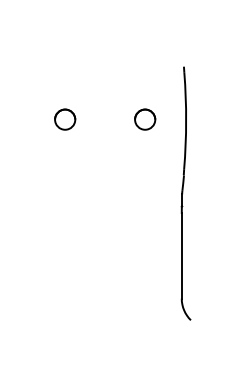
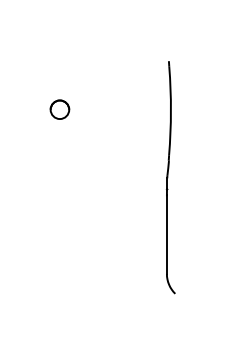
part: (145, 119) -> (133, 109), removed

